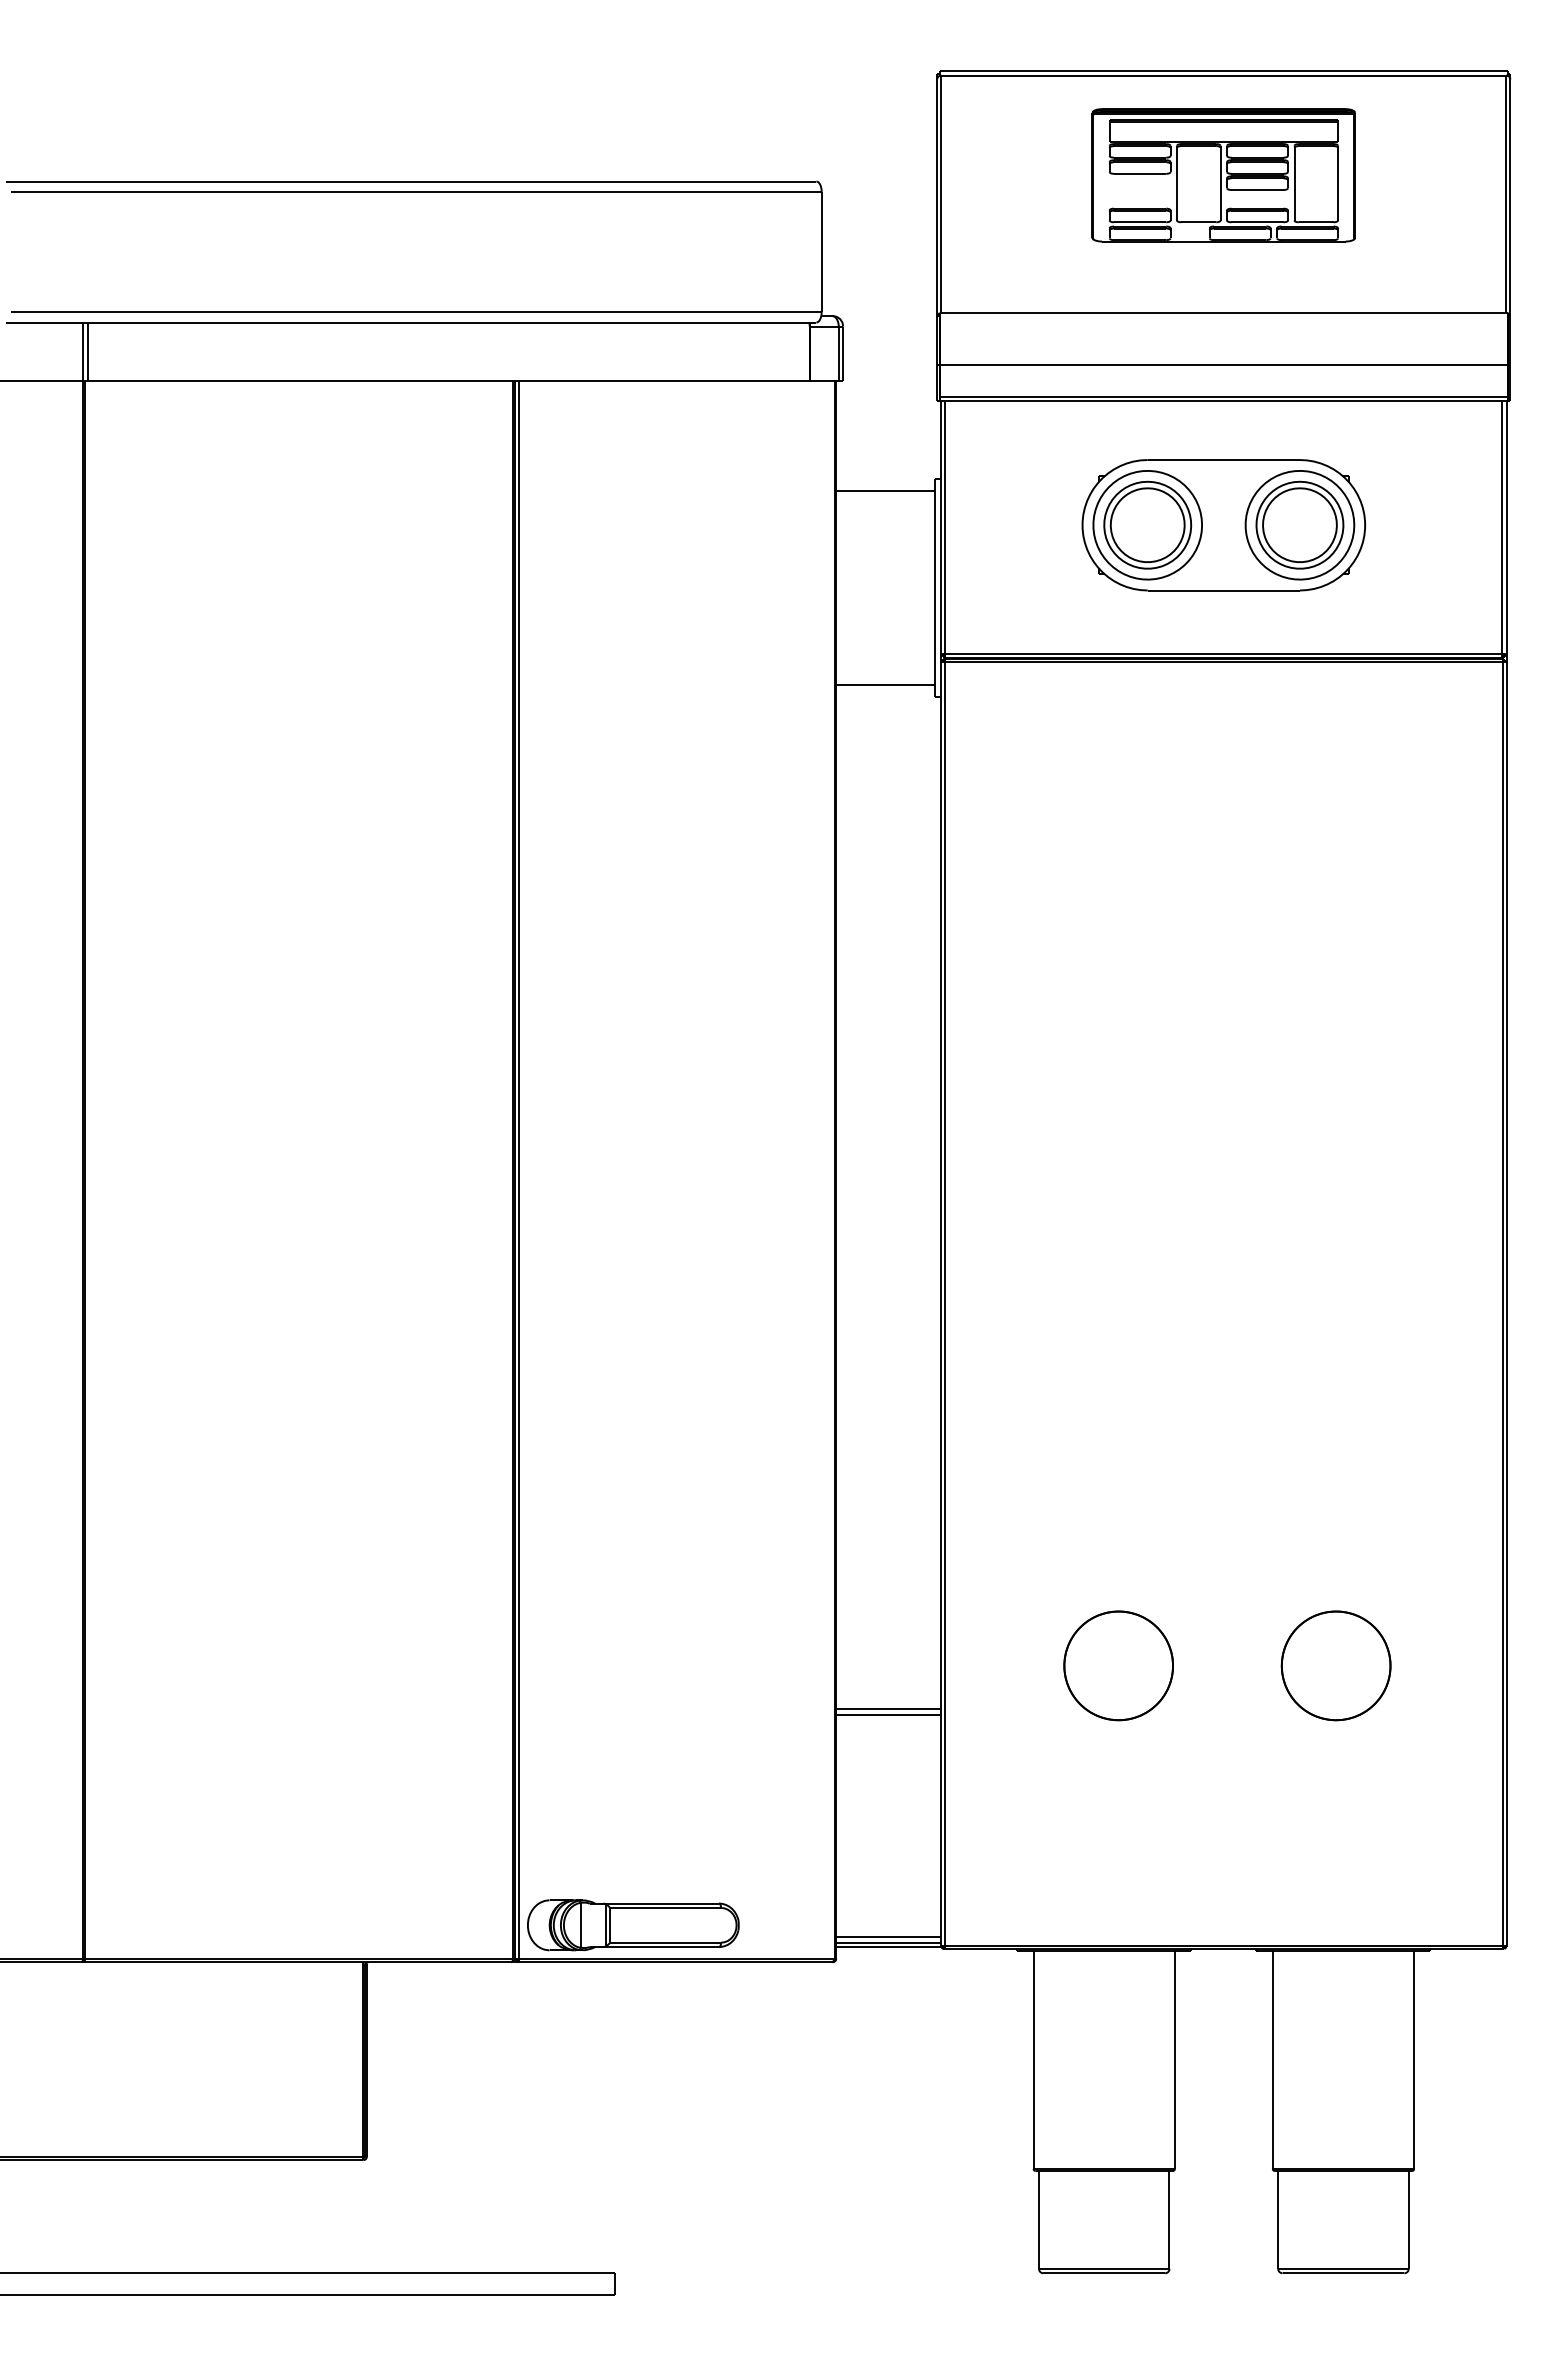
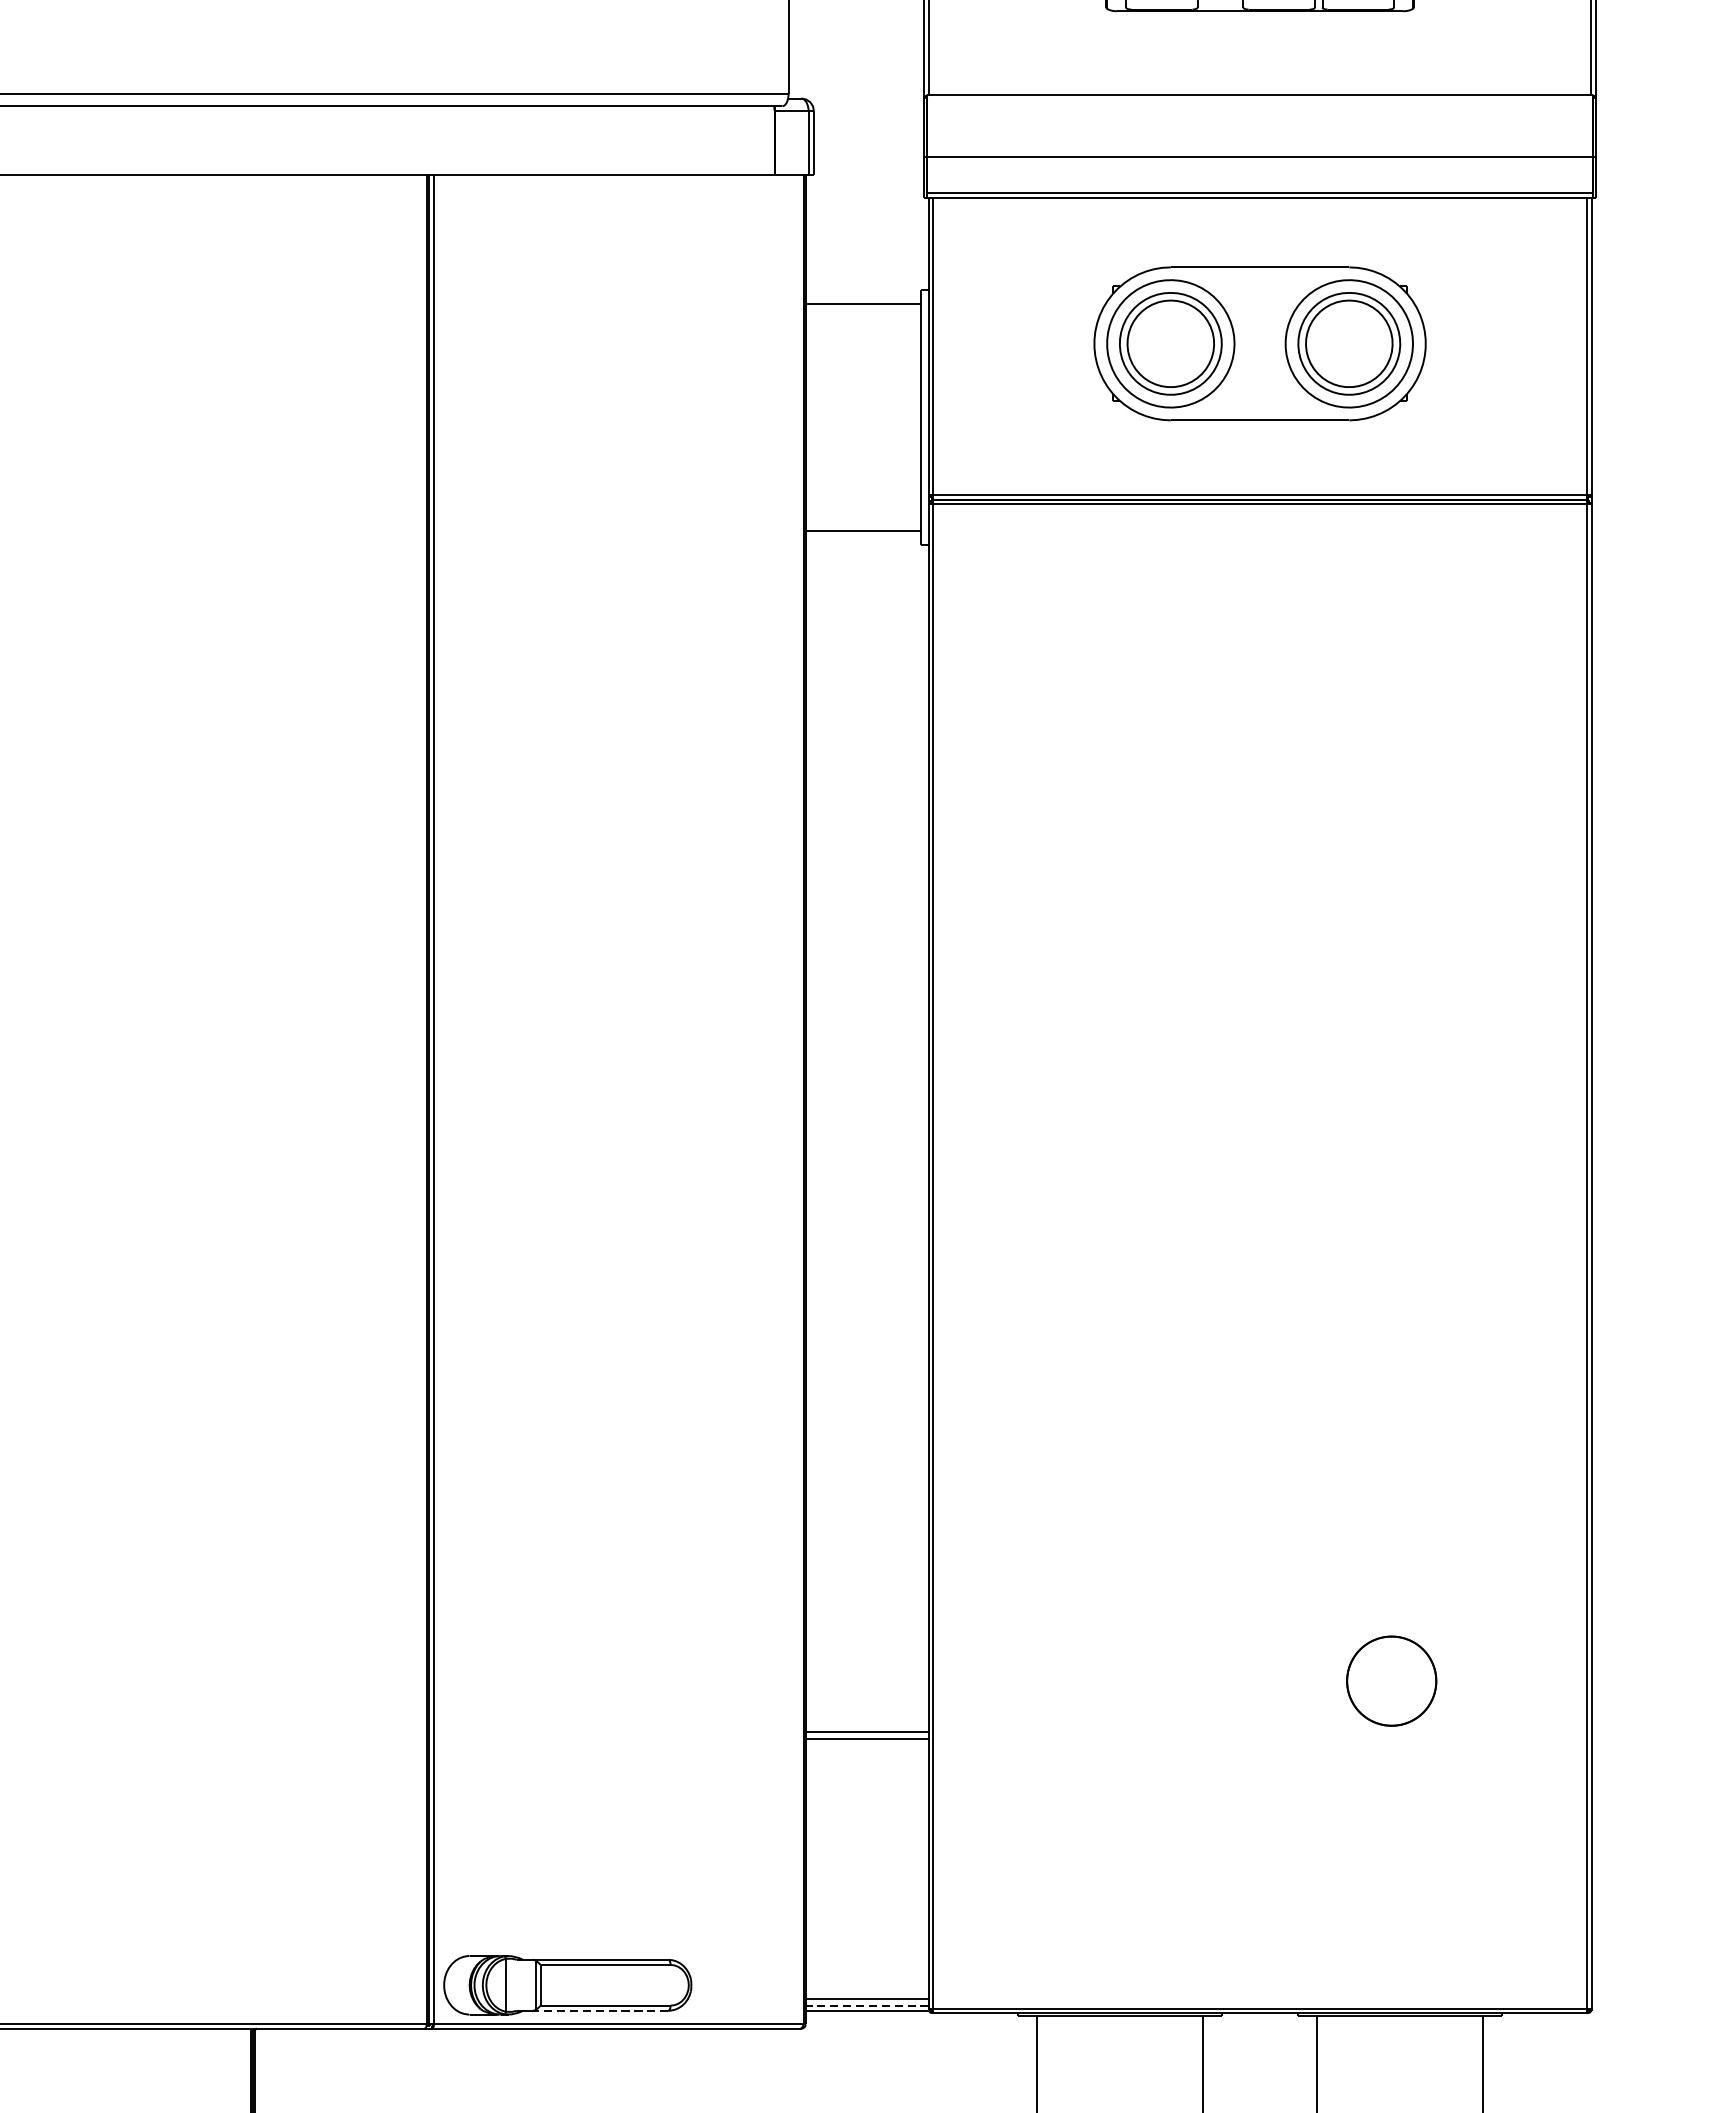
part: (1118, 1665) -> (1136, 1680), removed
part: (1335, 1665) -> (1390, 1680), size x0.7
line: (888, 1942) -> (866, 2005), solid -> dashed
line: (661, 1947) -> (600, 2011), solid -> dashed

